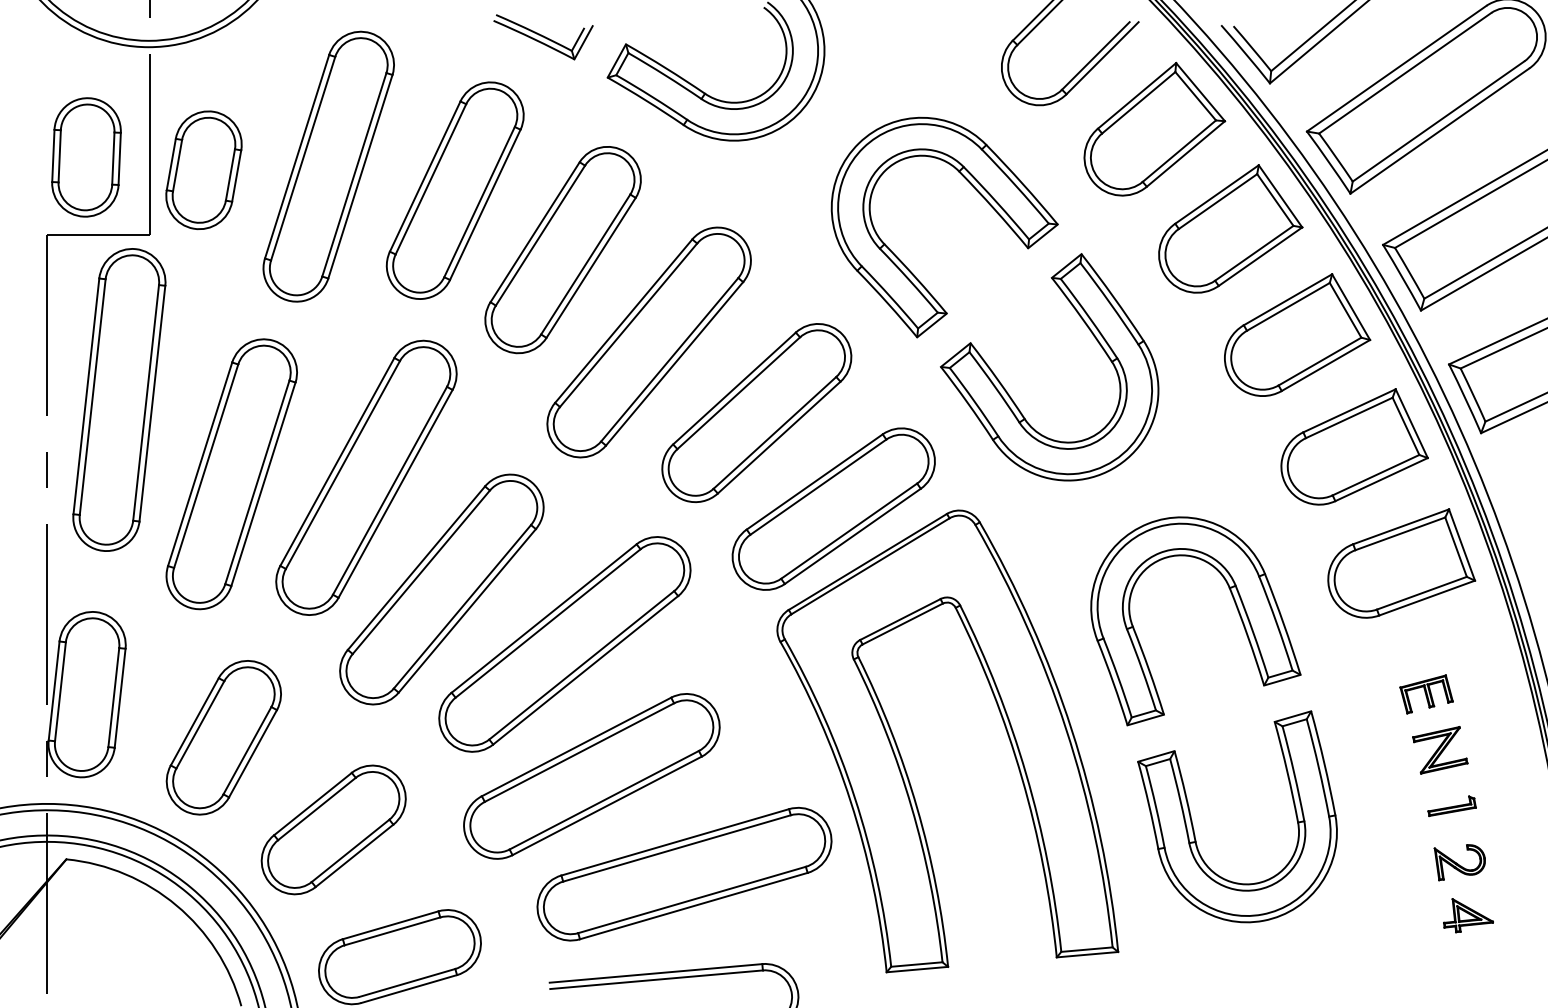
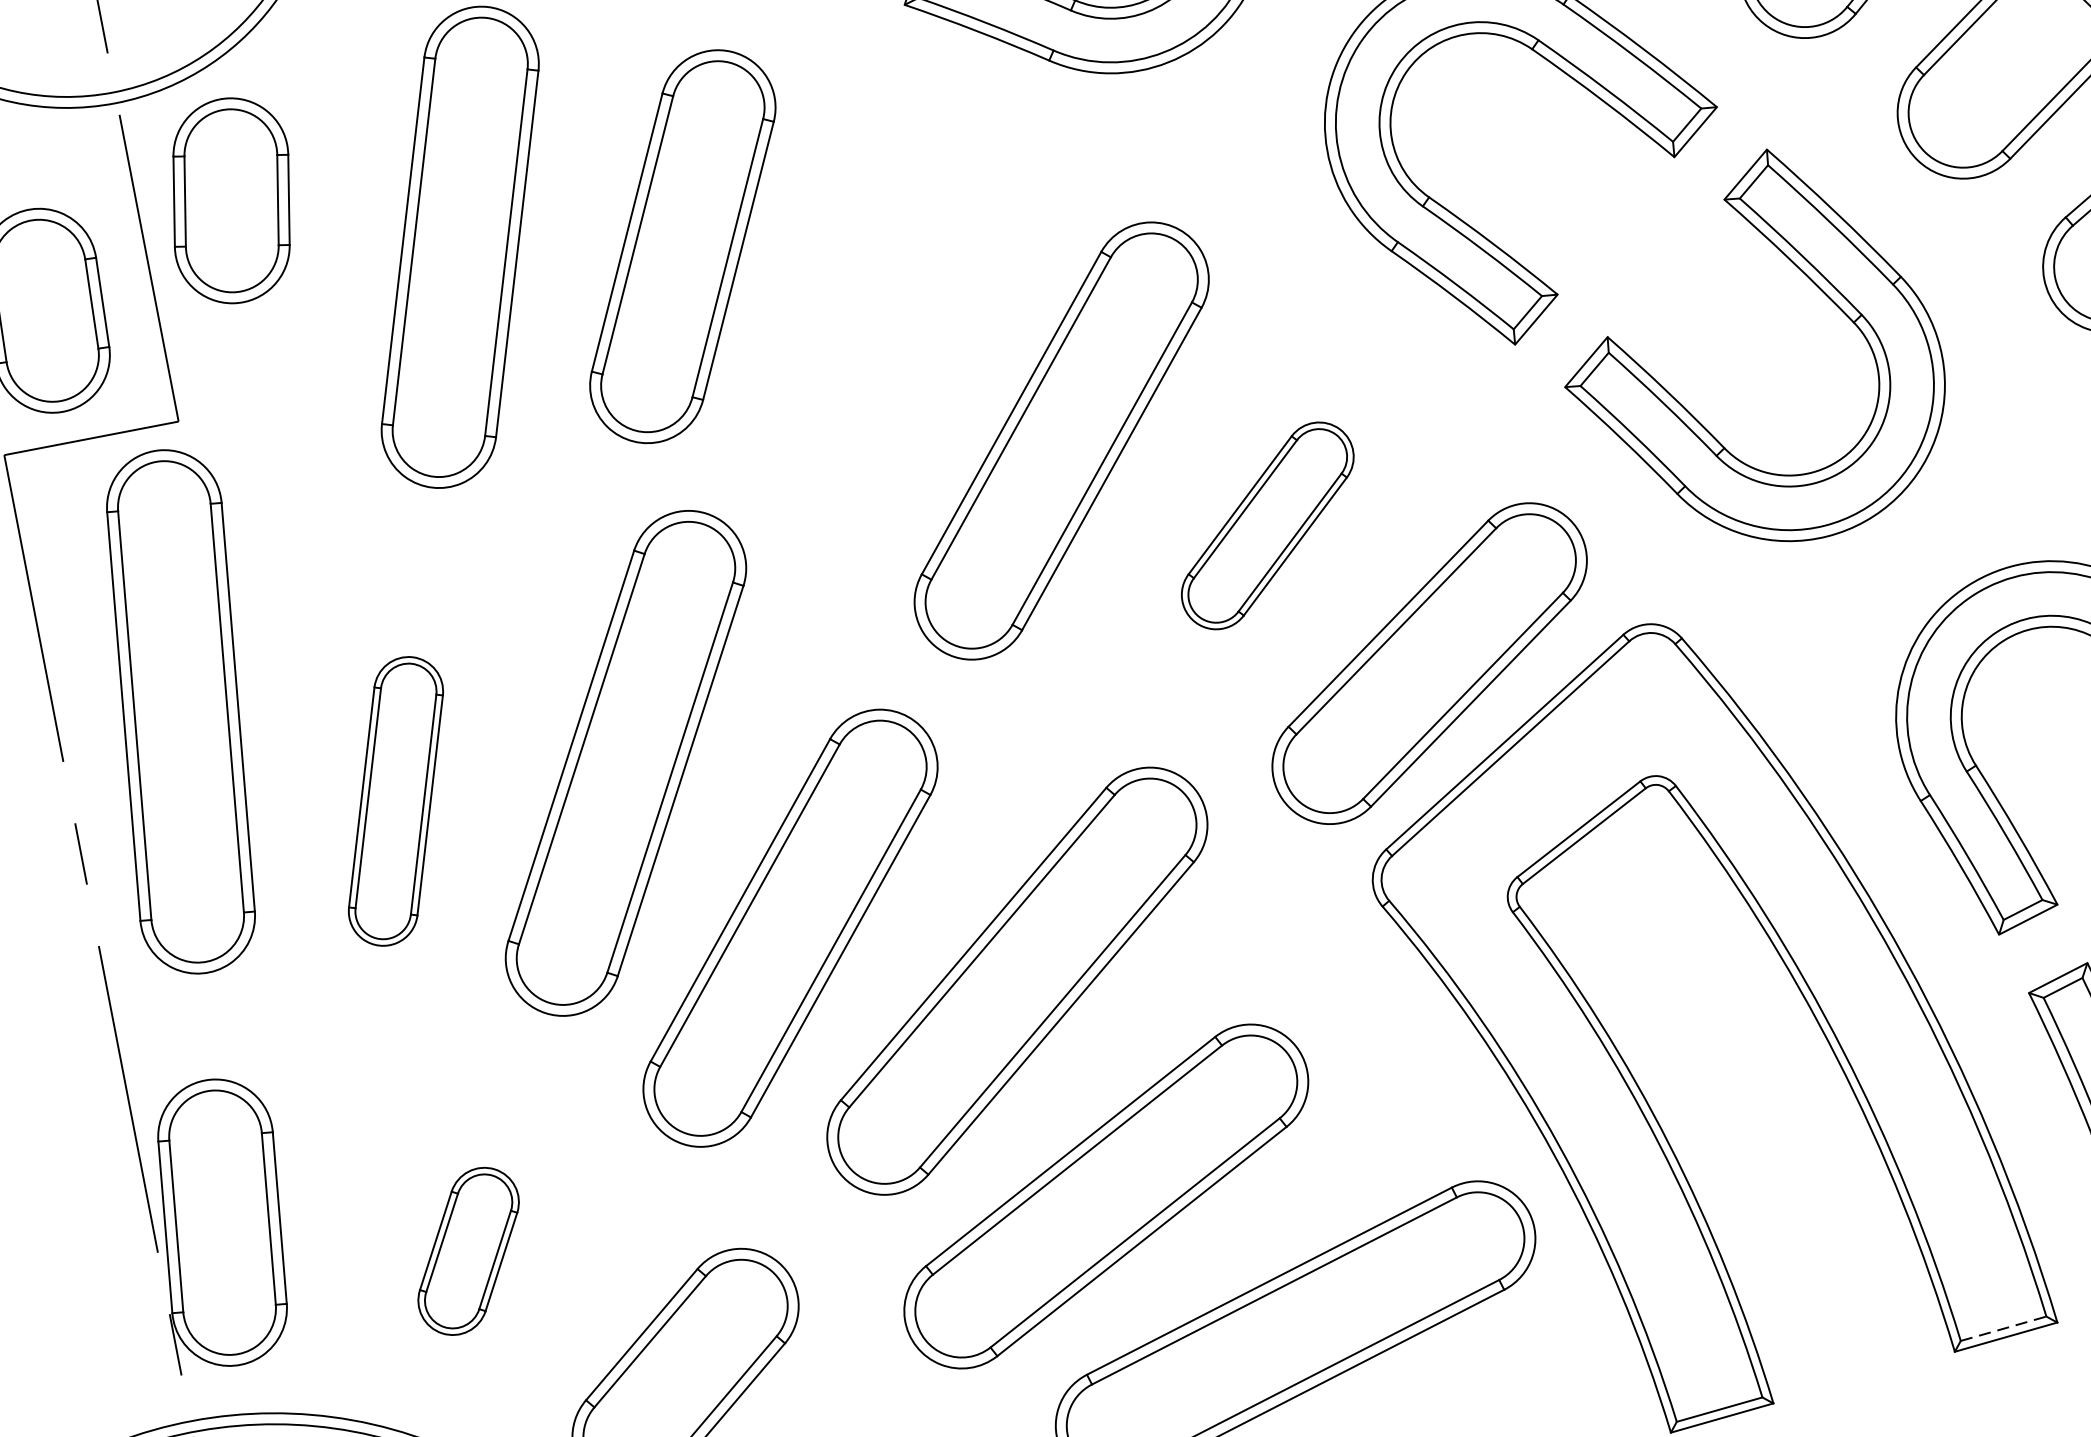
part: (203, 169) -> (230, 199), moved
part: (562, 250) -> (884, 313), removed
part: (756, 413) -> (1267, 526), size x0.6
part: (231, 474) -> (395, 801), size x0.6
part: (223, 737) -> (468, 1250), size x0.6
line: (1086, 949) -> (2002, 1328), solid -> dashed

